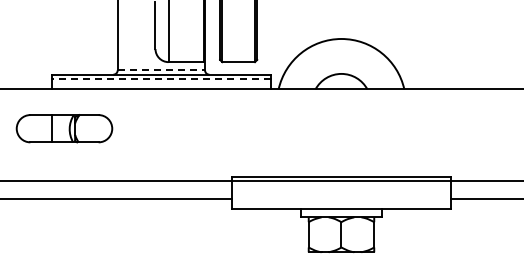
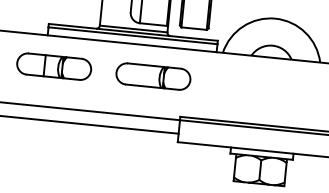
line: (161, 70) -> (133, 29), dashed -> solid
line: (160, 79) -> (132, 36), dashed -> solid
part: (192, 128) -> (153, 76), added

